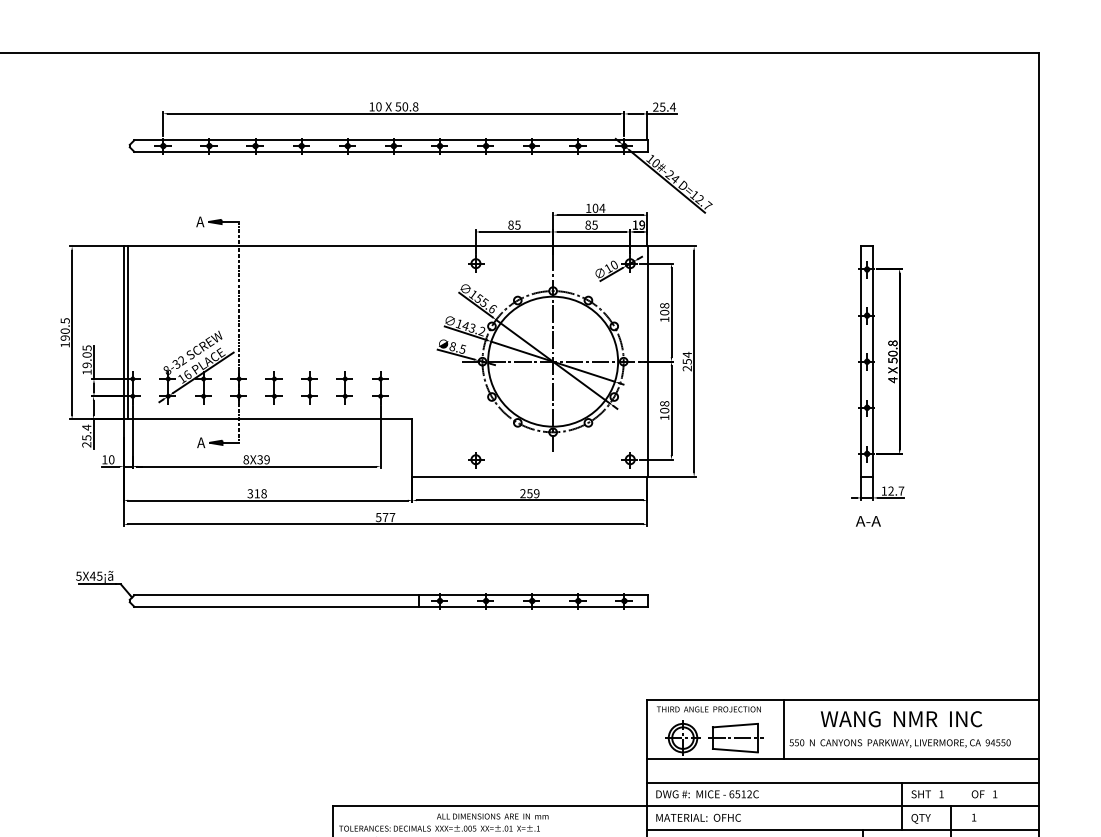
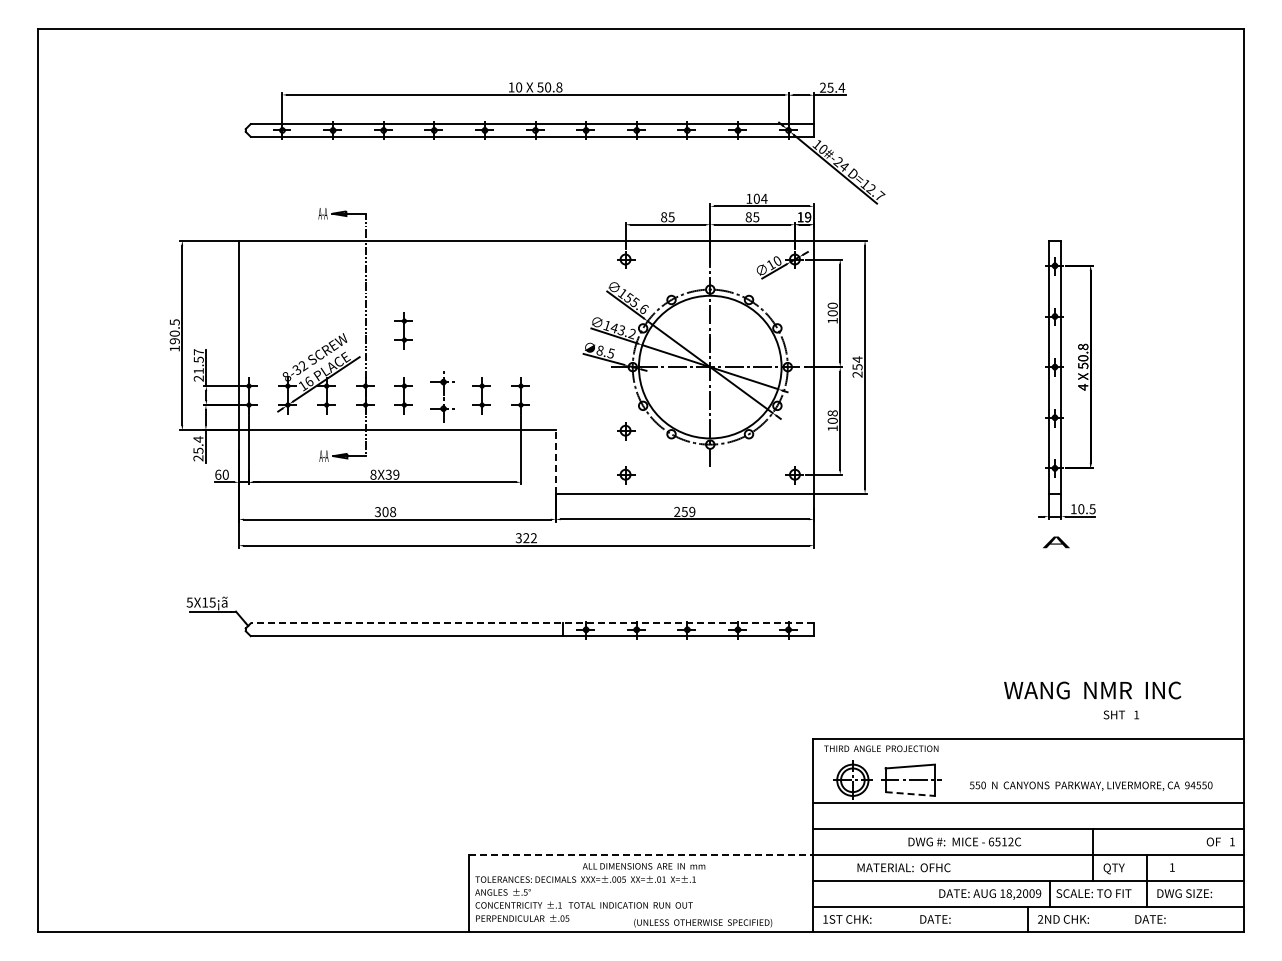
text: (199, 221) -> (322, 213), A -> A-A
text: (664, 305) -> (832, 305), 108 -> 100
part: (273, 328) -> (403, 330), added
line: (128, 332) -> (244, 335), removed
text: (86, 360) -> (198, 365), 19.05 -> 21.57
part: (309, 387) -> (442, 395), size x1.4
part: (476, 420) -> (626, 431), added
text: (200, 442) -> (323, 455), A -> A-A
line: (412, 448) -> (555, 462), solid -> dashed
text: (105, 459) -> (218, 474), 10 -> 60
text: (895, 491) -> (1086, 509), 12.7 -> 10.5
text: (257, 494) -> (385, 512), 318 -> 308
text: (385, 517) -> (526, 538), 577 -> 322
text: (867, 521) -> (1055, 542), A-A -> A
text: (92, 576) -> (204, 602), 5X45¡ã -> 5X15¡ã
line: (391, 595) -> (532, 623), solid -> dashed
text: (901, 719) -> (1092, 690), moved
line: (783, 729) -> (963, 770), removed
line: (735, 751) -> (910, 794), solid -> dashed
text: (707, 793) -> (964, 841), moved
text: (926, 793) -> (1120, 714), moved
text: (984, 793) -> (1220, 841), moved
line: (490, 805) -> (641, 854), solid -> dashed
text: (698, 817) -> (903, 867), moved

